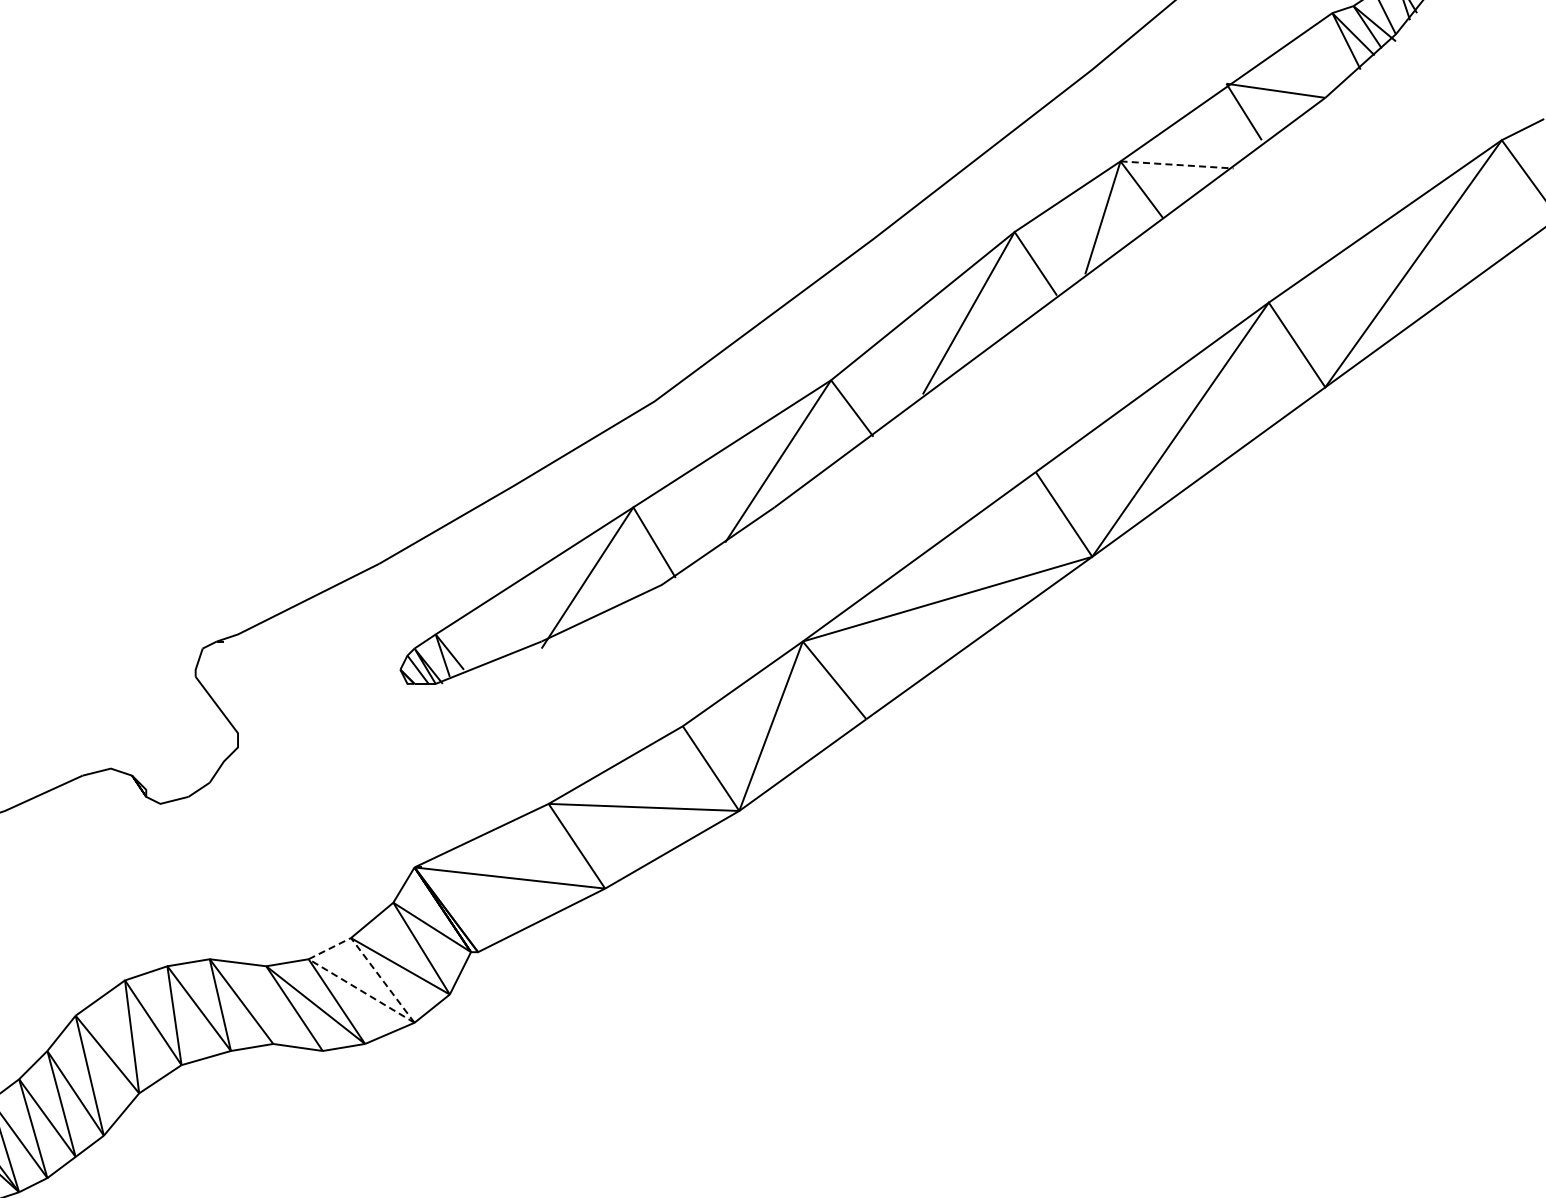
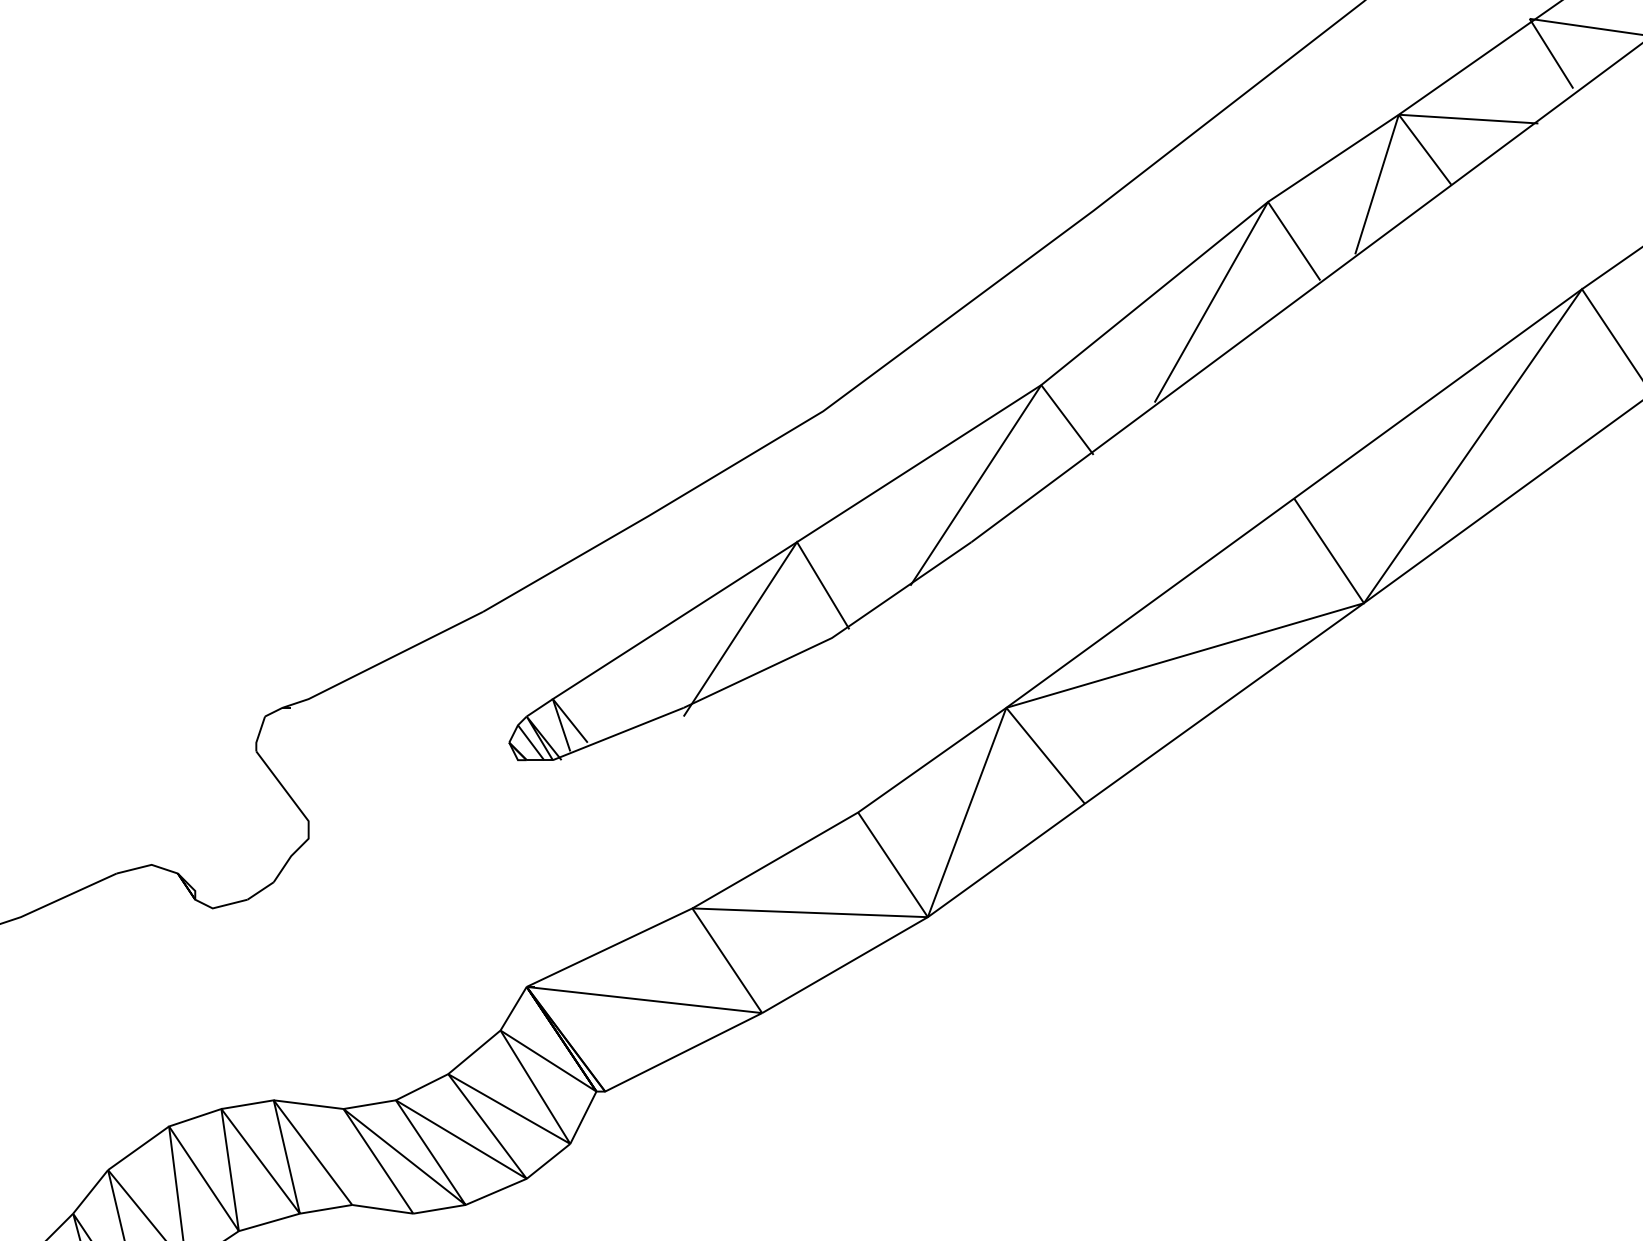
line: (1177, 164) -> (1469, 118), dashed -> solid
line: (321, 952) -> (411, 1091), dashed -> solid

